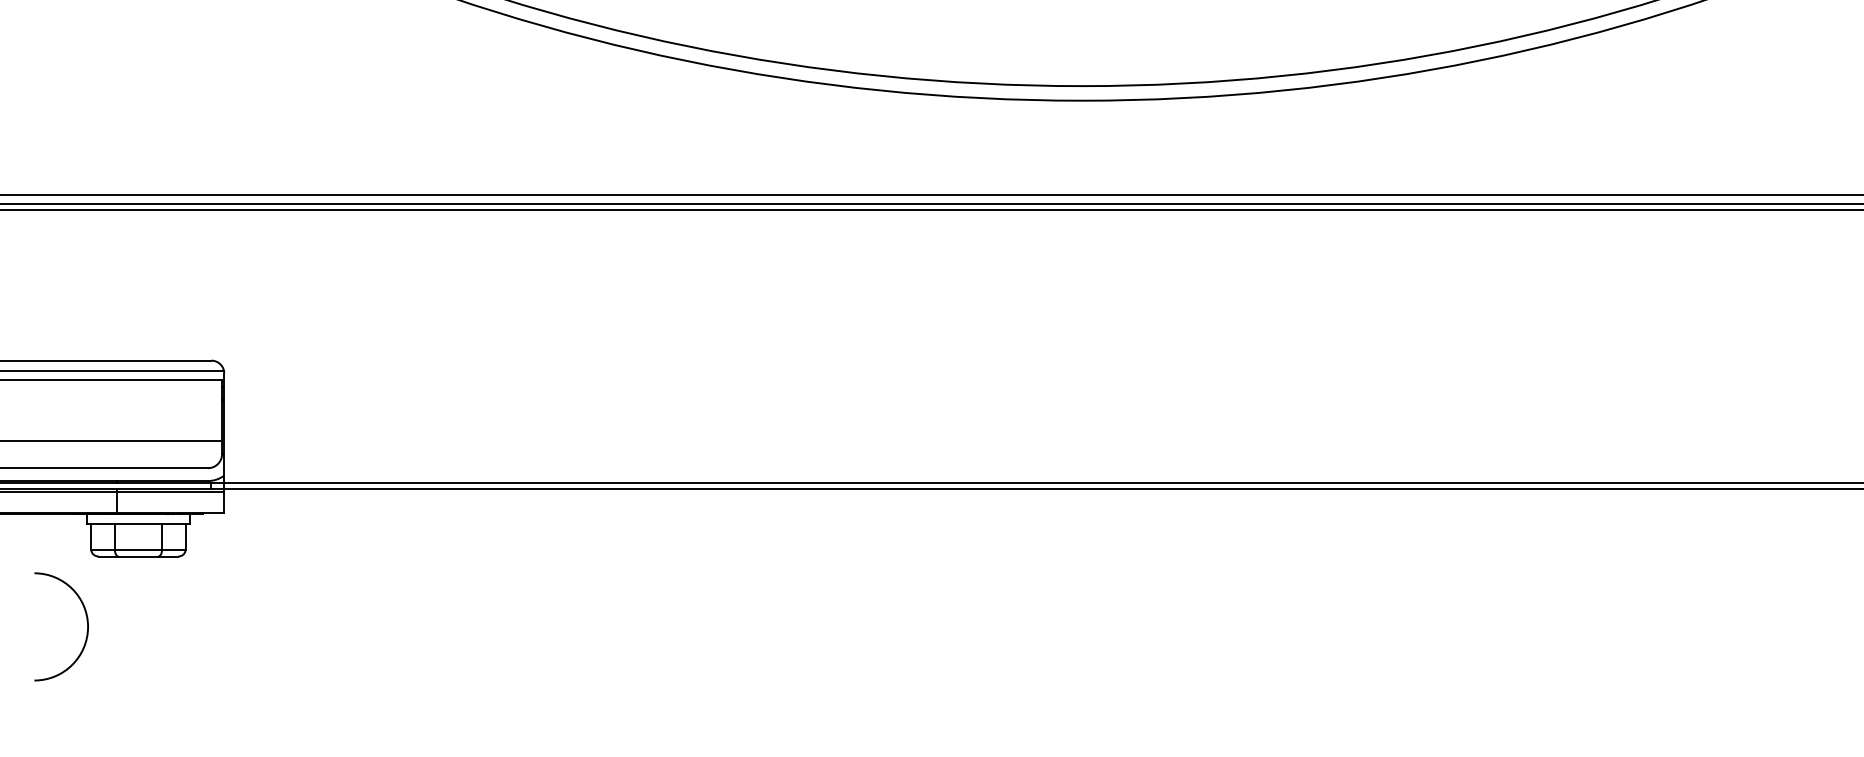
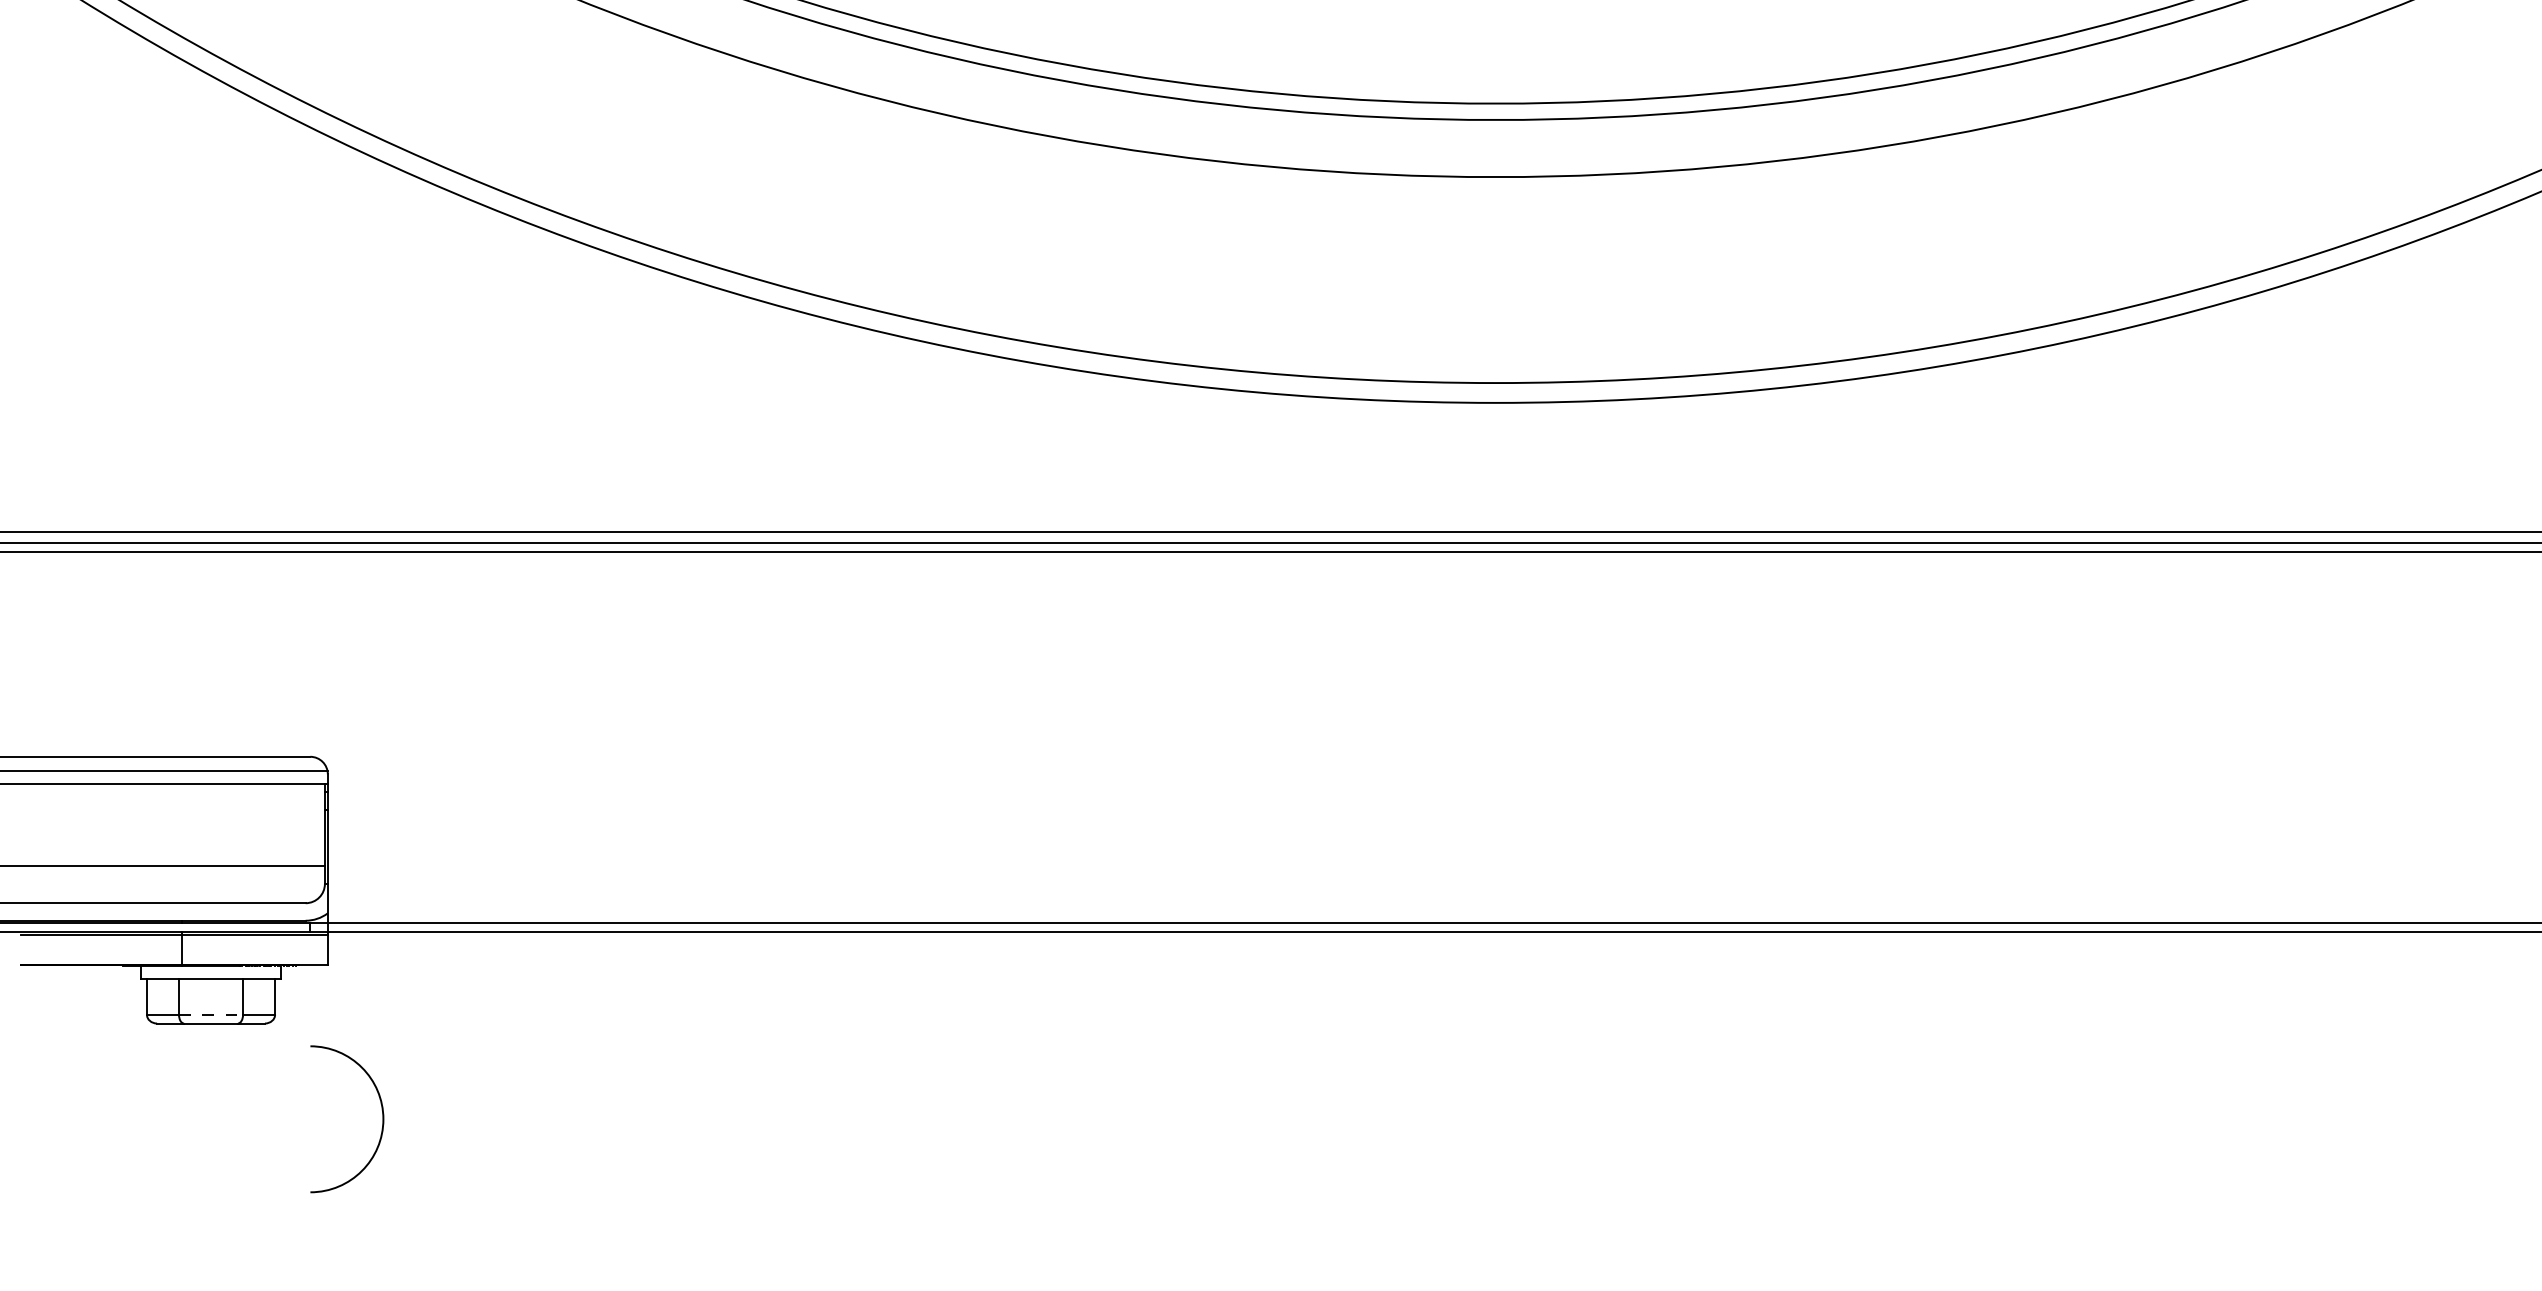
line: (138, 549) -> (211, 1014), solid -> dashed
arc: (87, 627) -> (382, 1119), moved

